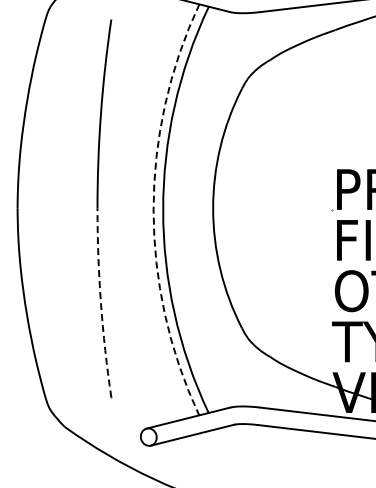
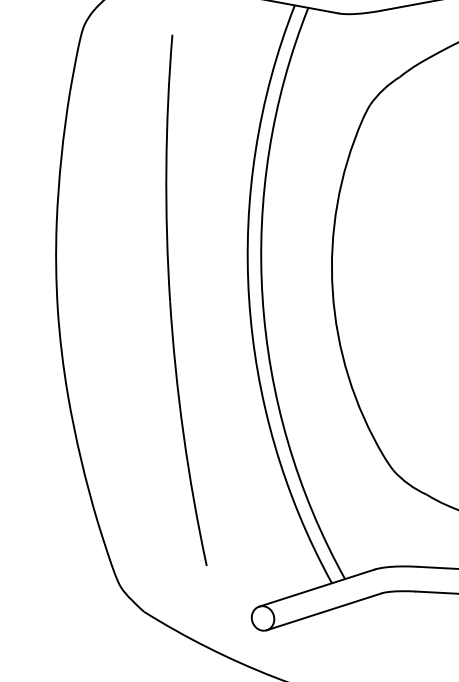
arc: (153, 209) -> (248, 297), dashed -> solid
line: (100, 303) -> (182, 434), dashed -> solid

